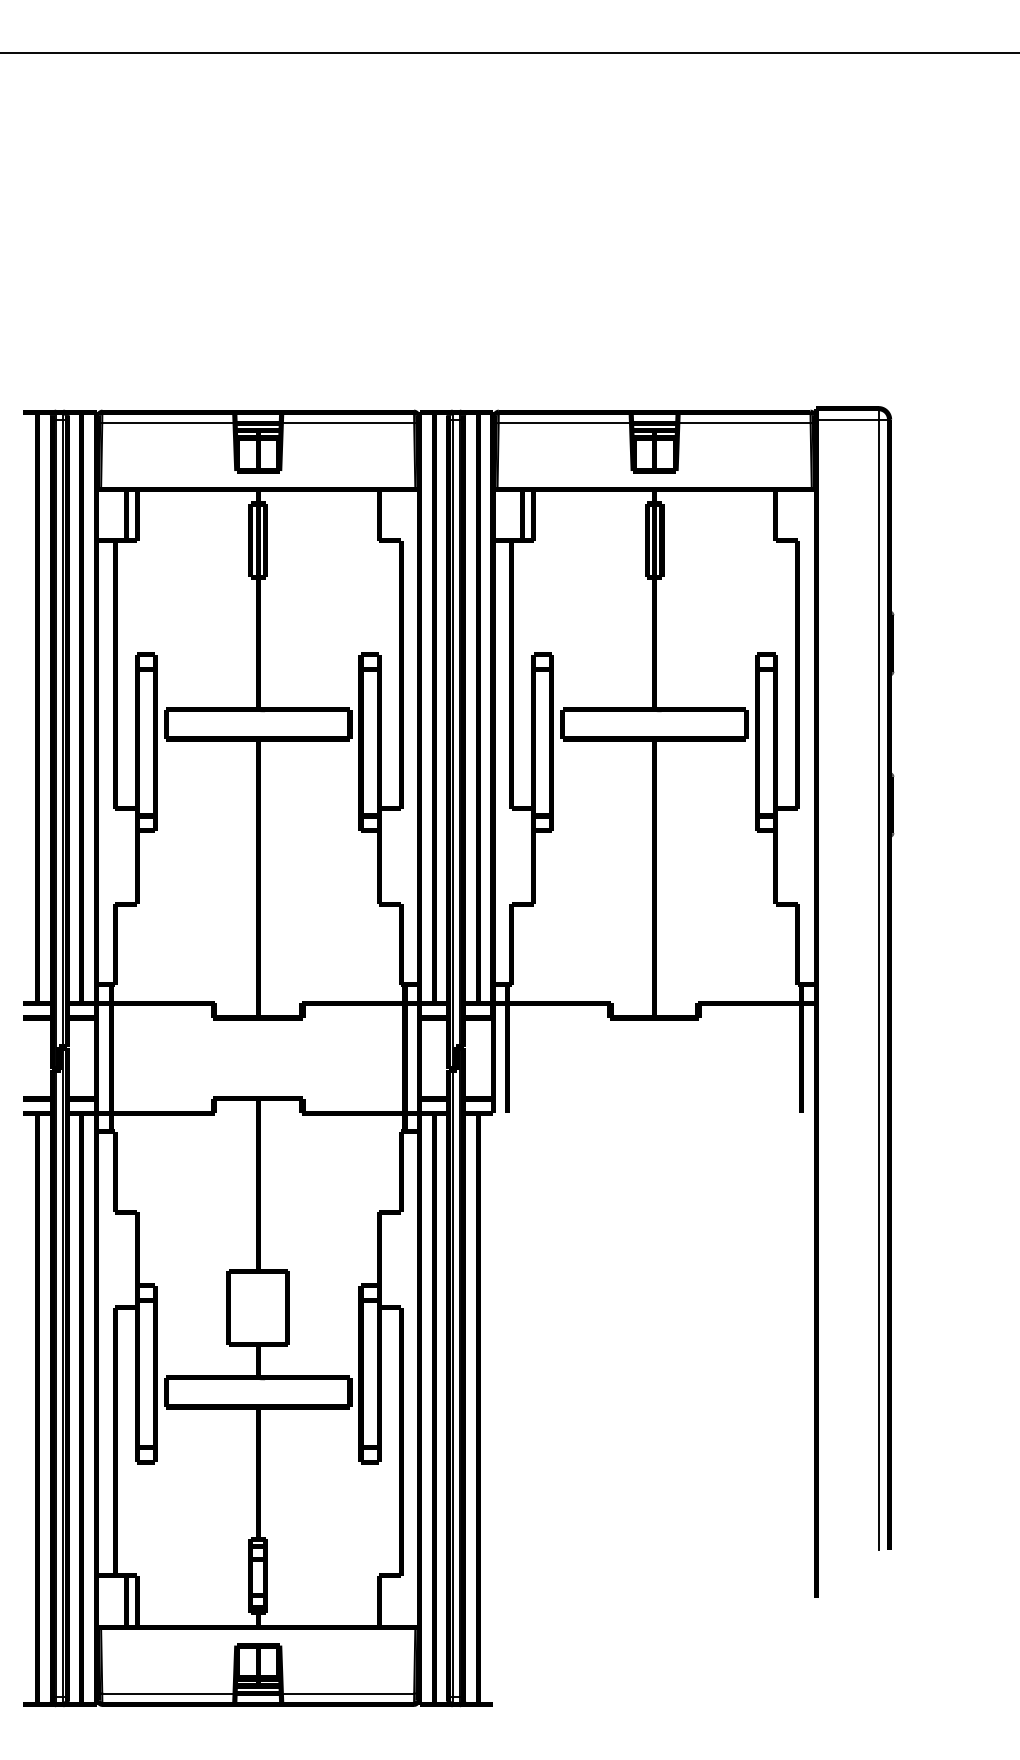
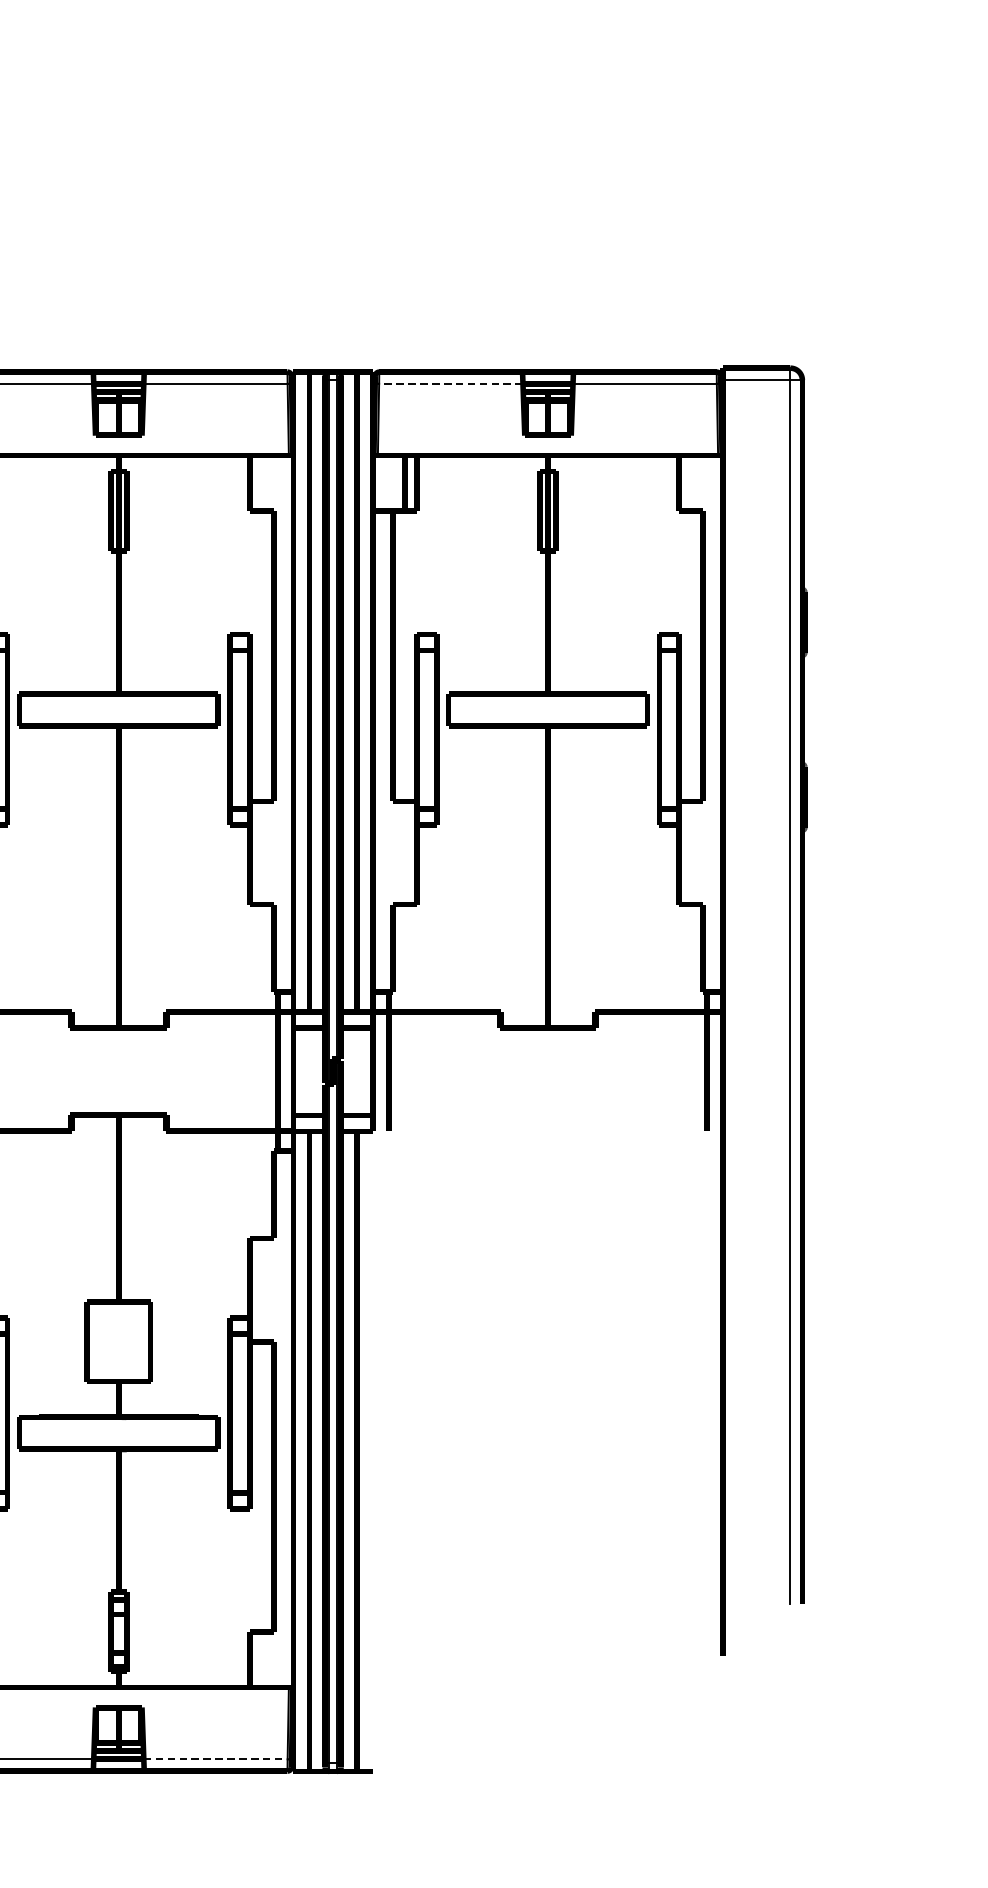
line: (564, 423) -> (450, 384), solid -> dashed
line: (348, 1693) -> (216, 1759), solid -> dashed

